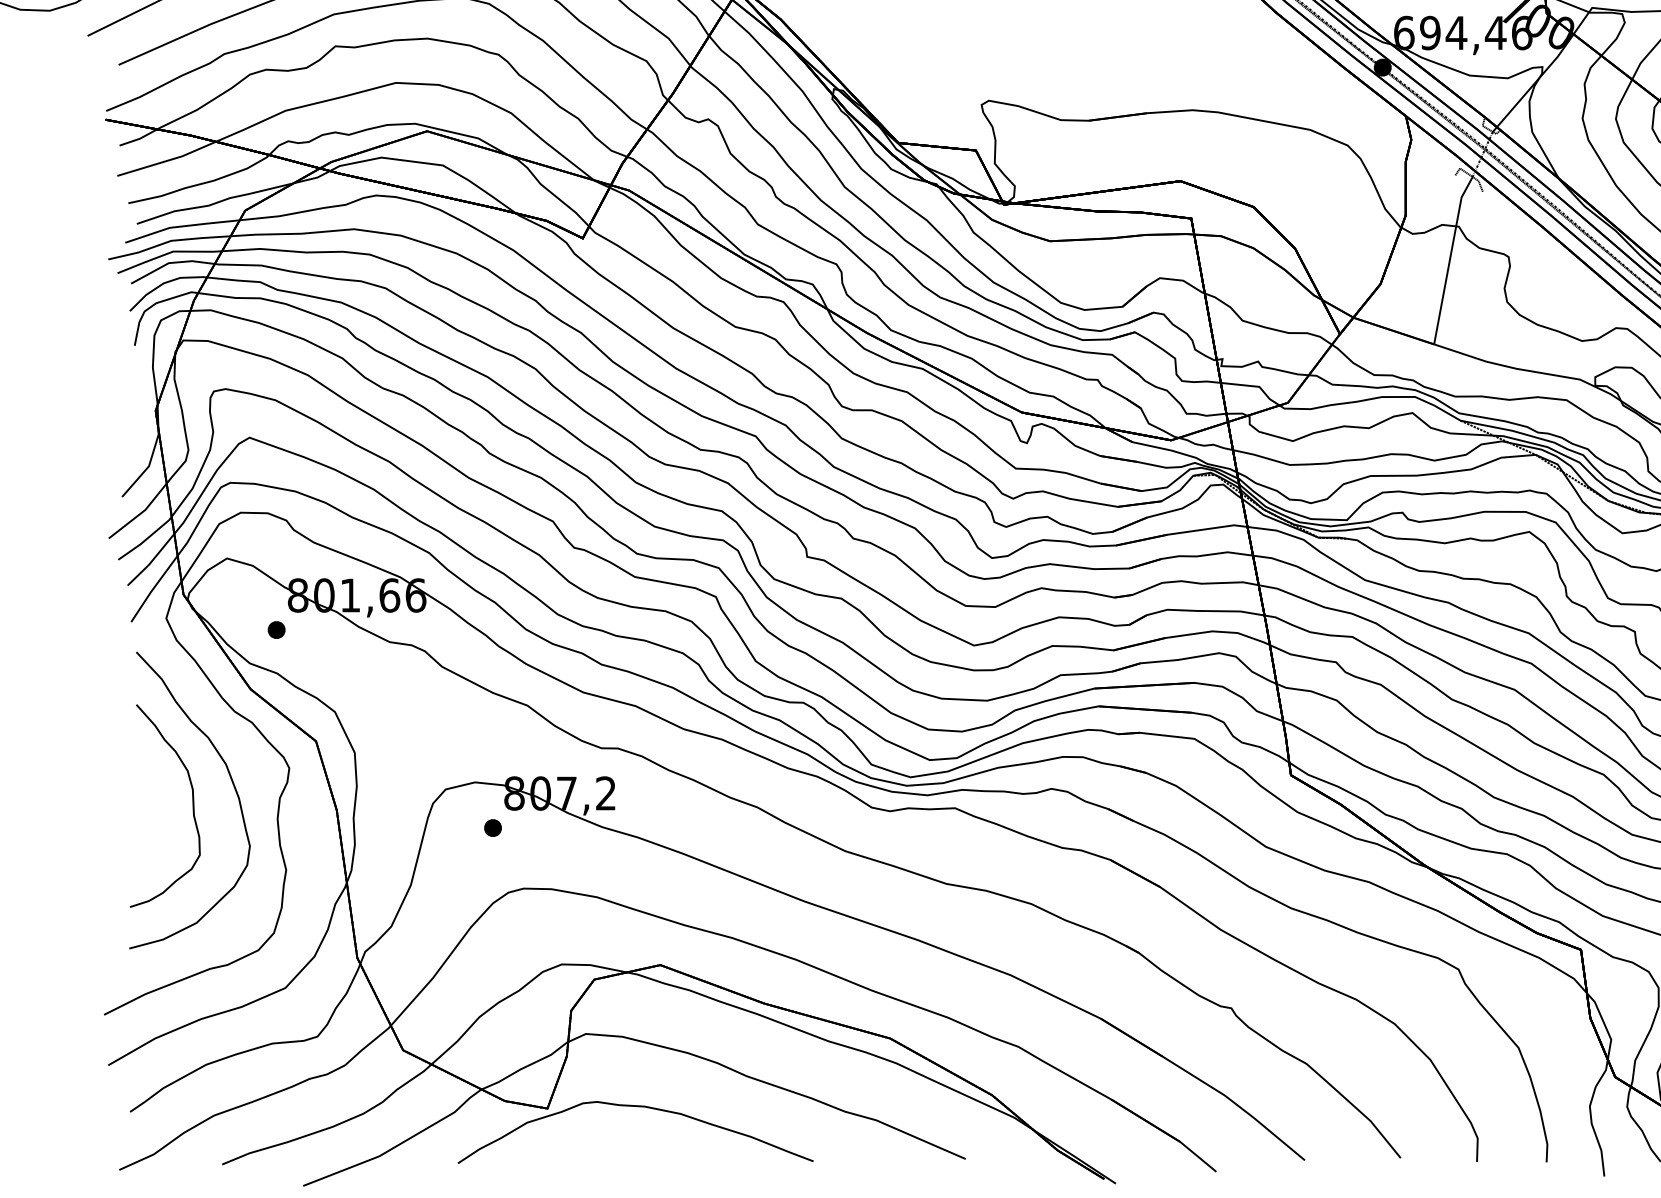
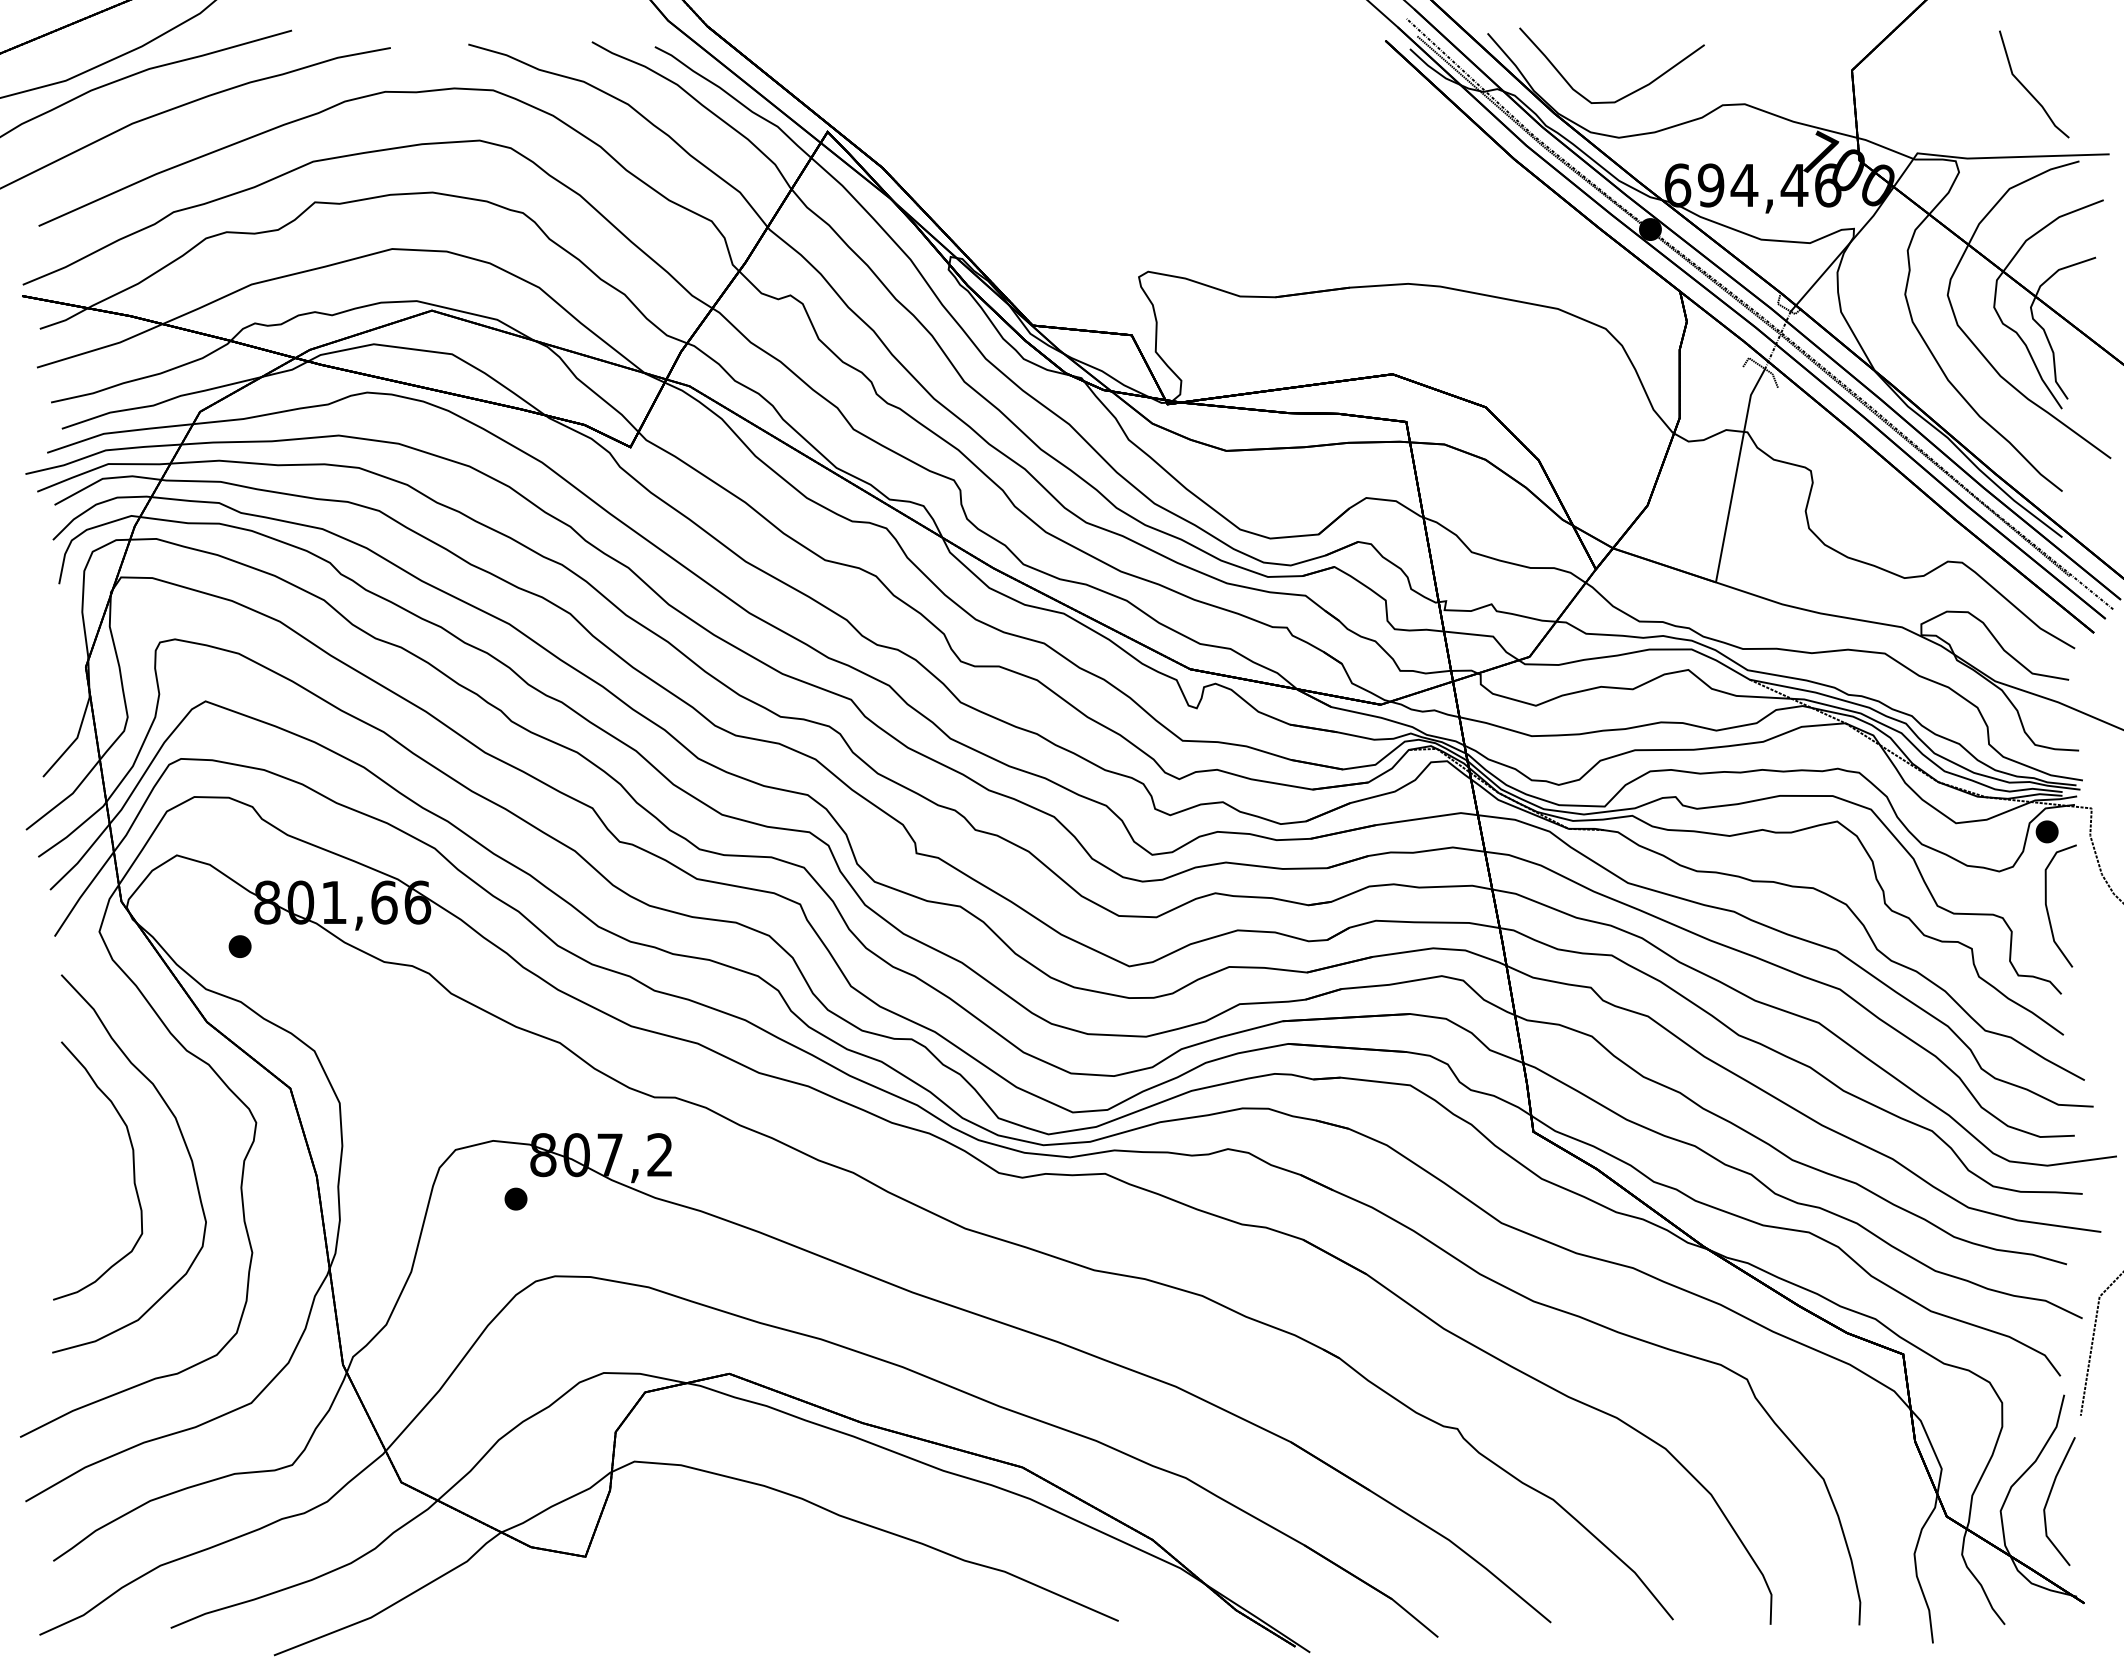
part: (635, 1106) -> (697, 1554), removed

